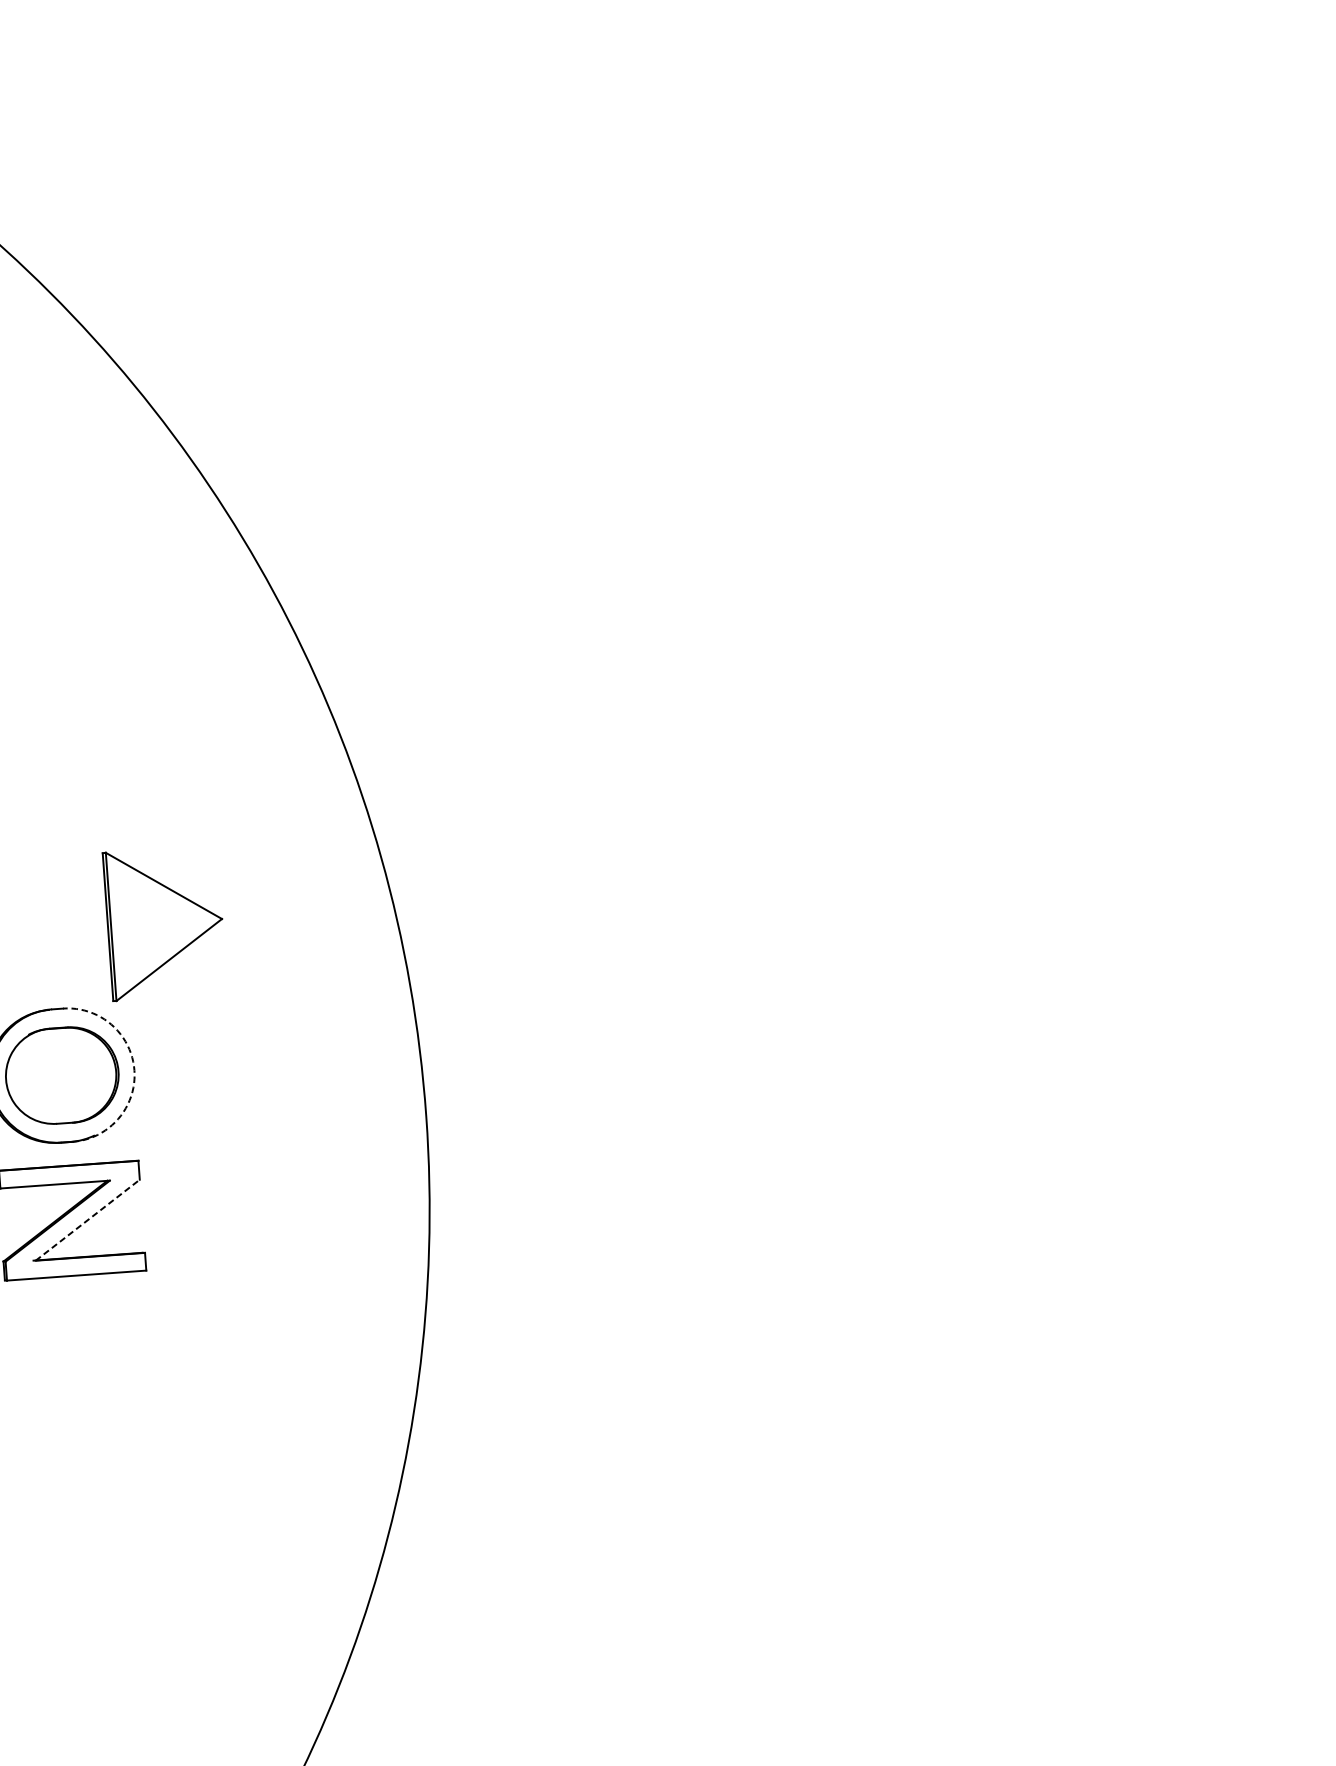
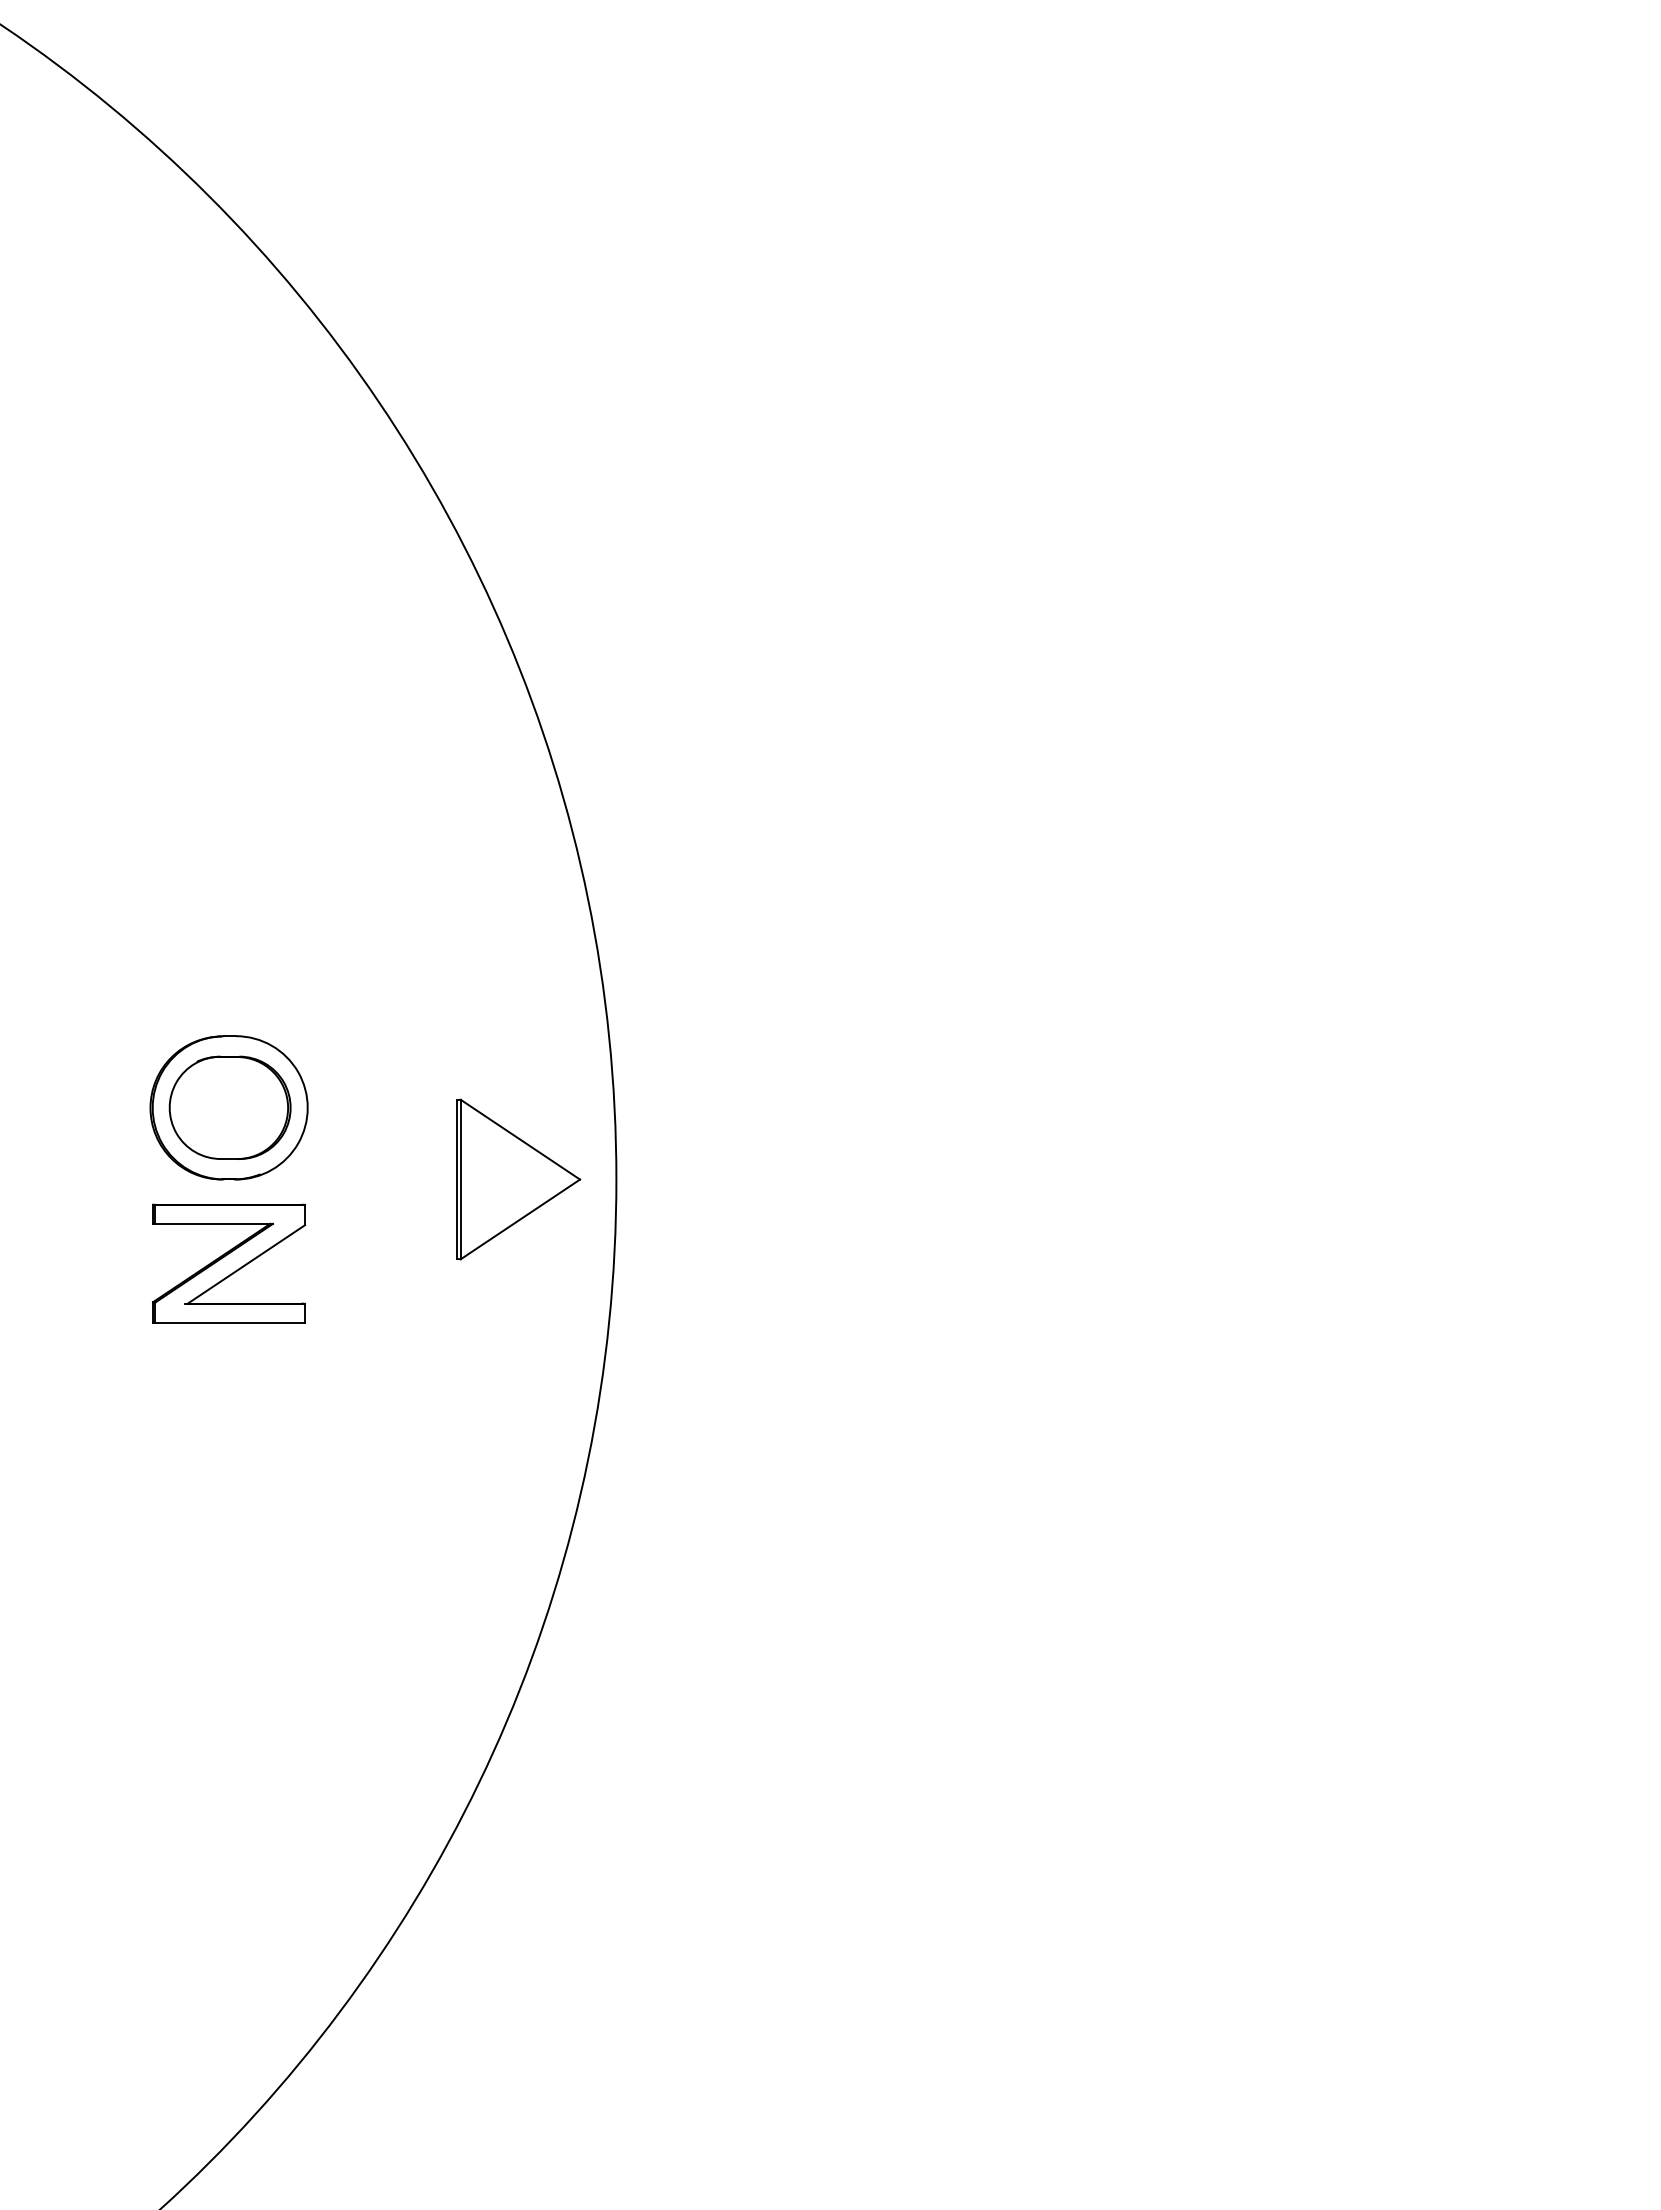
part: (164, 923) -> (518, 1179), moved
arc: (134, 1070) -> (307, 1107), dashed -> solid
line: (87, 1220) -> (246, 1264), dashed -> solid

